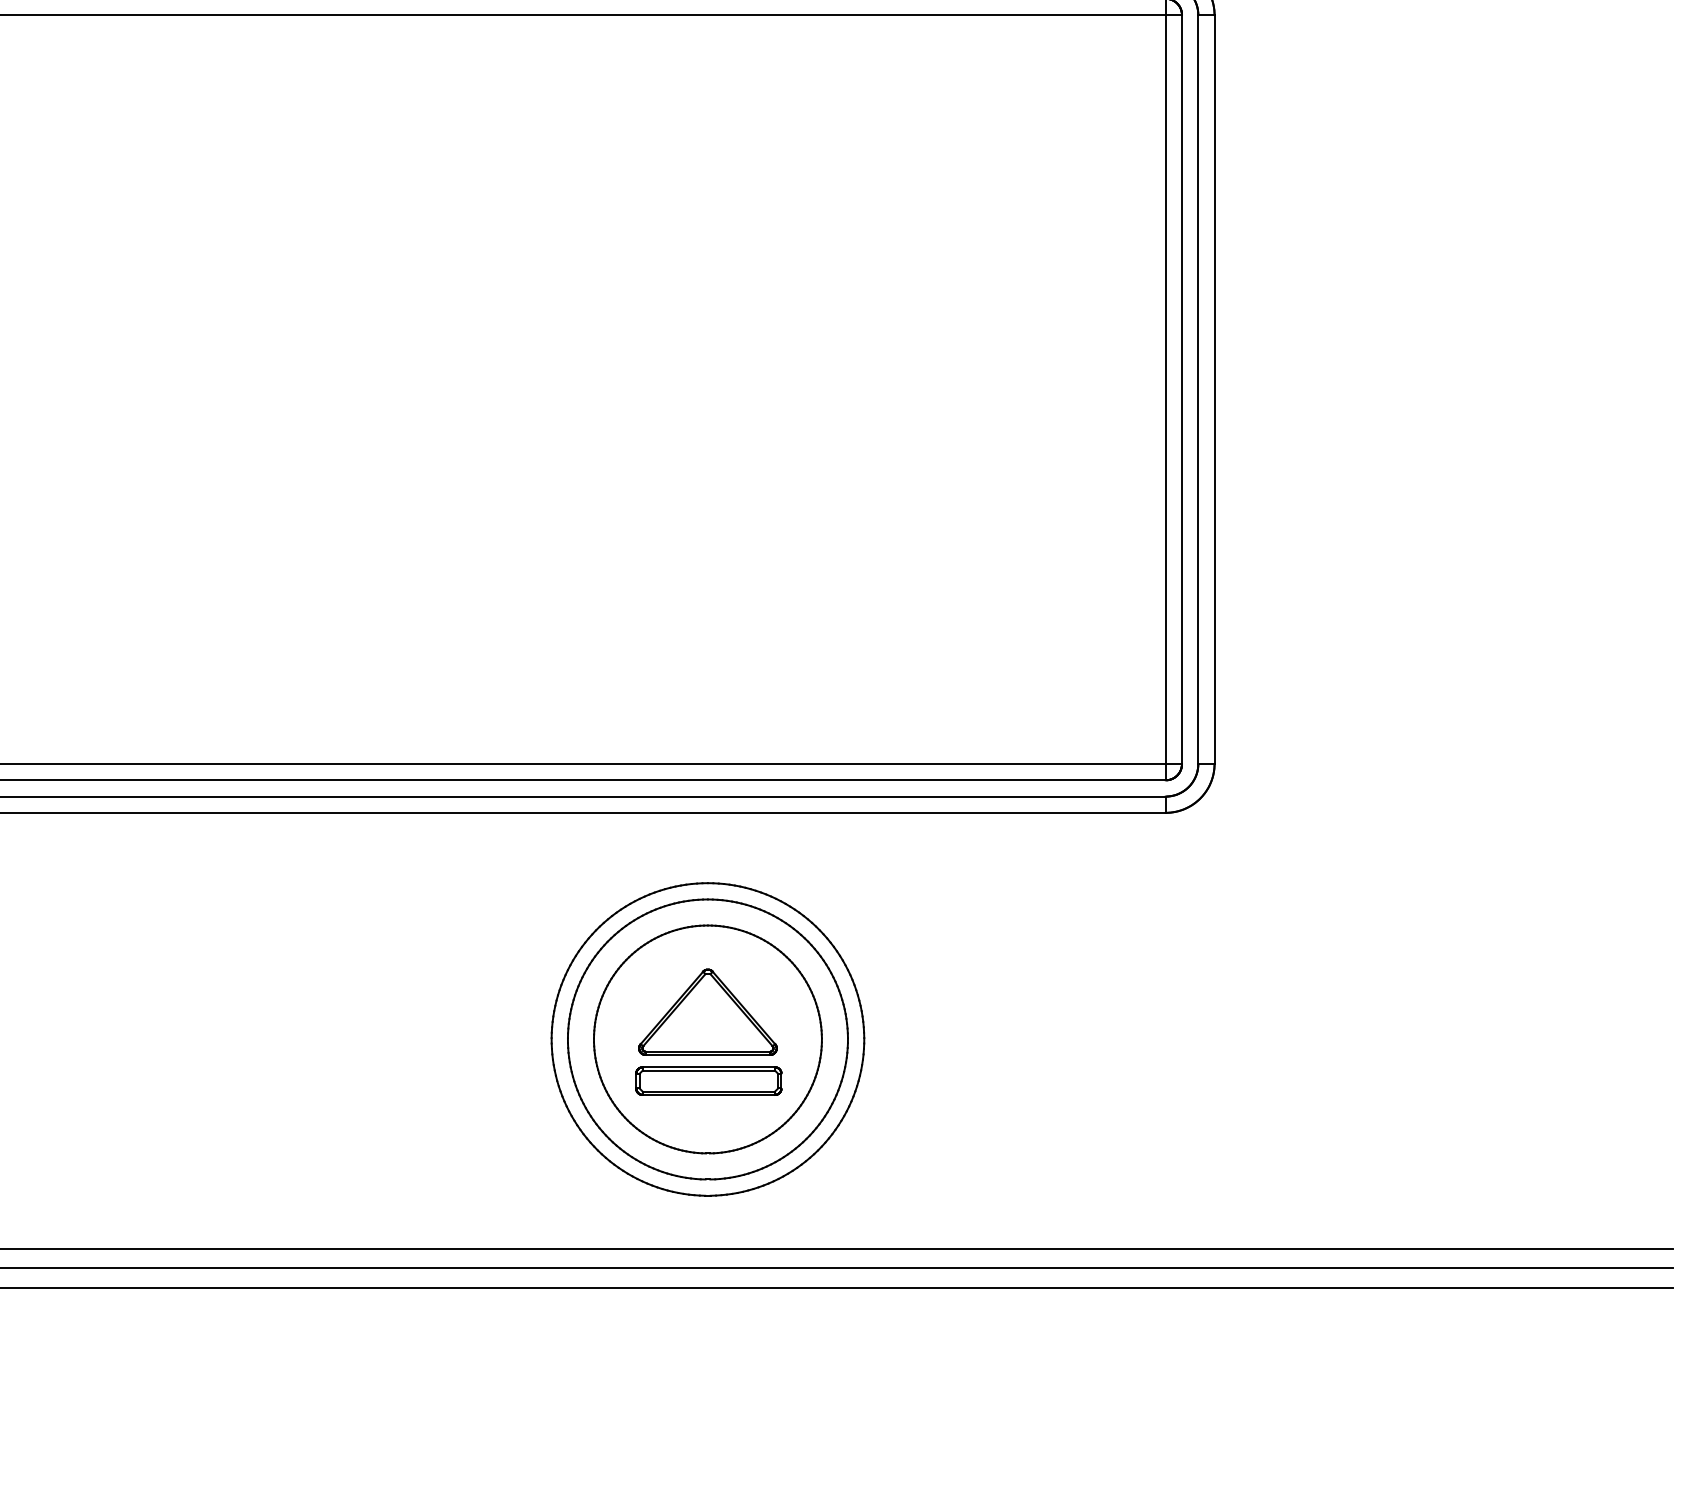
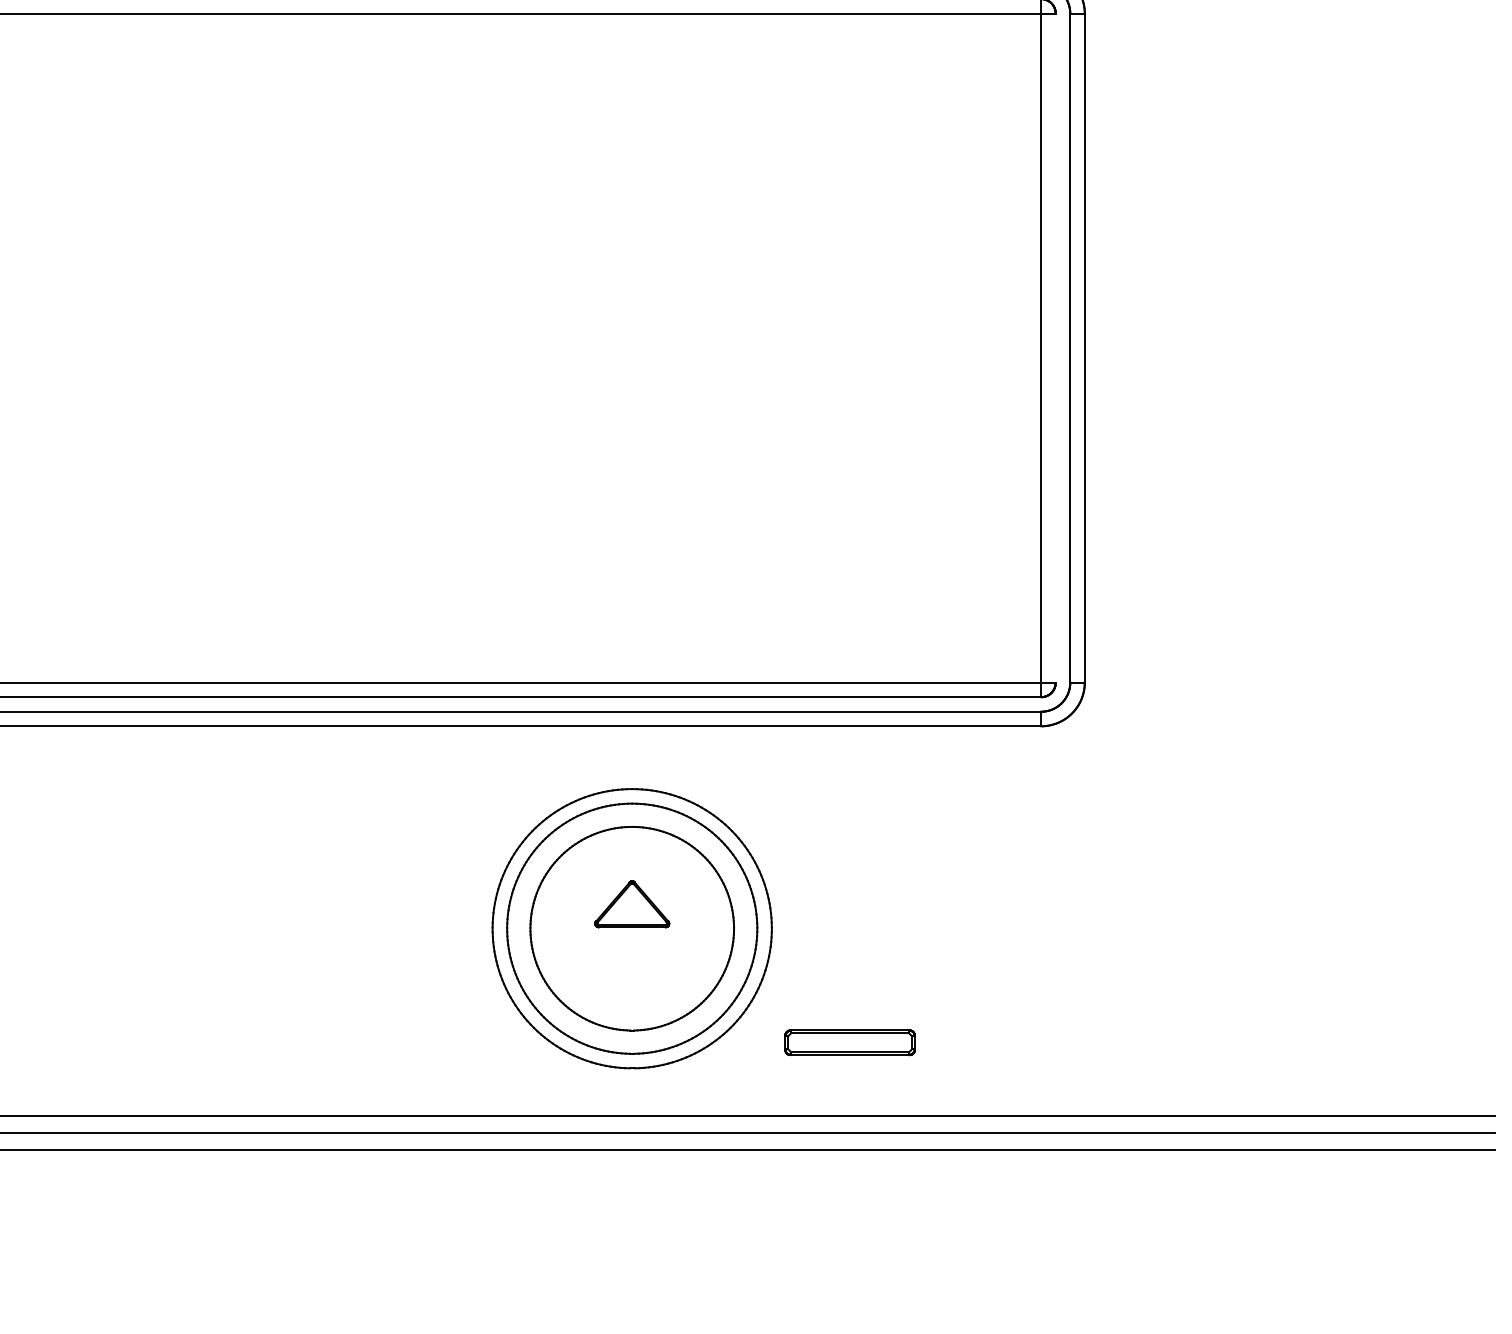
line: (1182, 389) -> (1056, 348), removed
part: (707, 1011) -> (631, 903), size x0.6
part: (708, 1080) -> (849, 1042), moved

